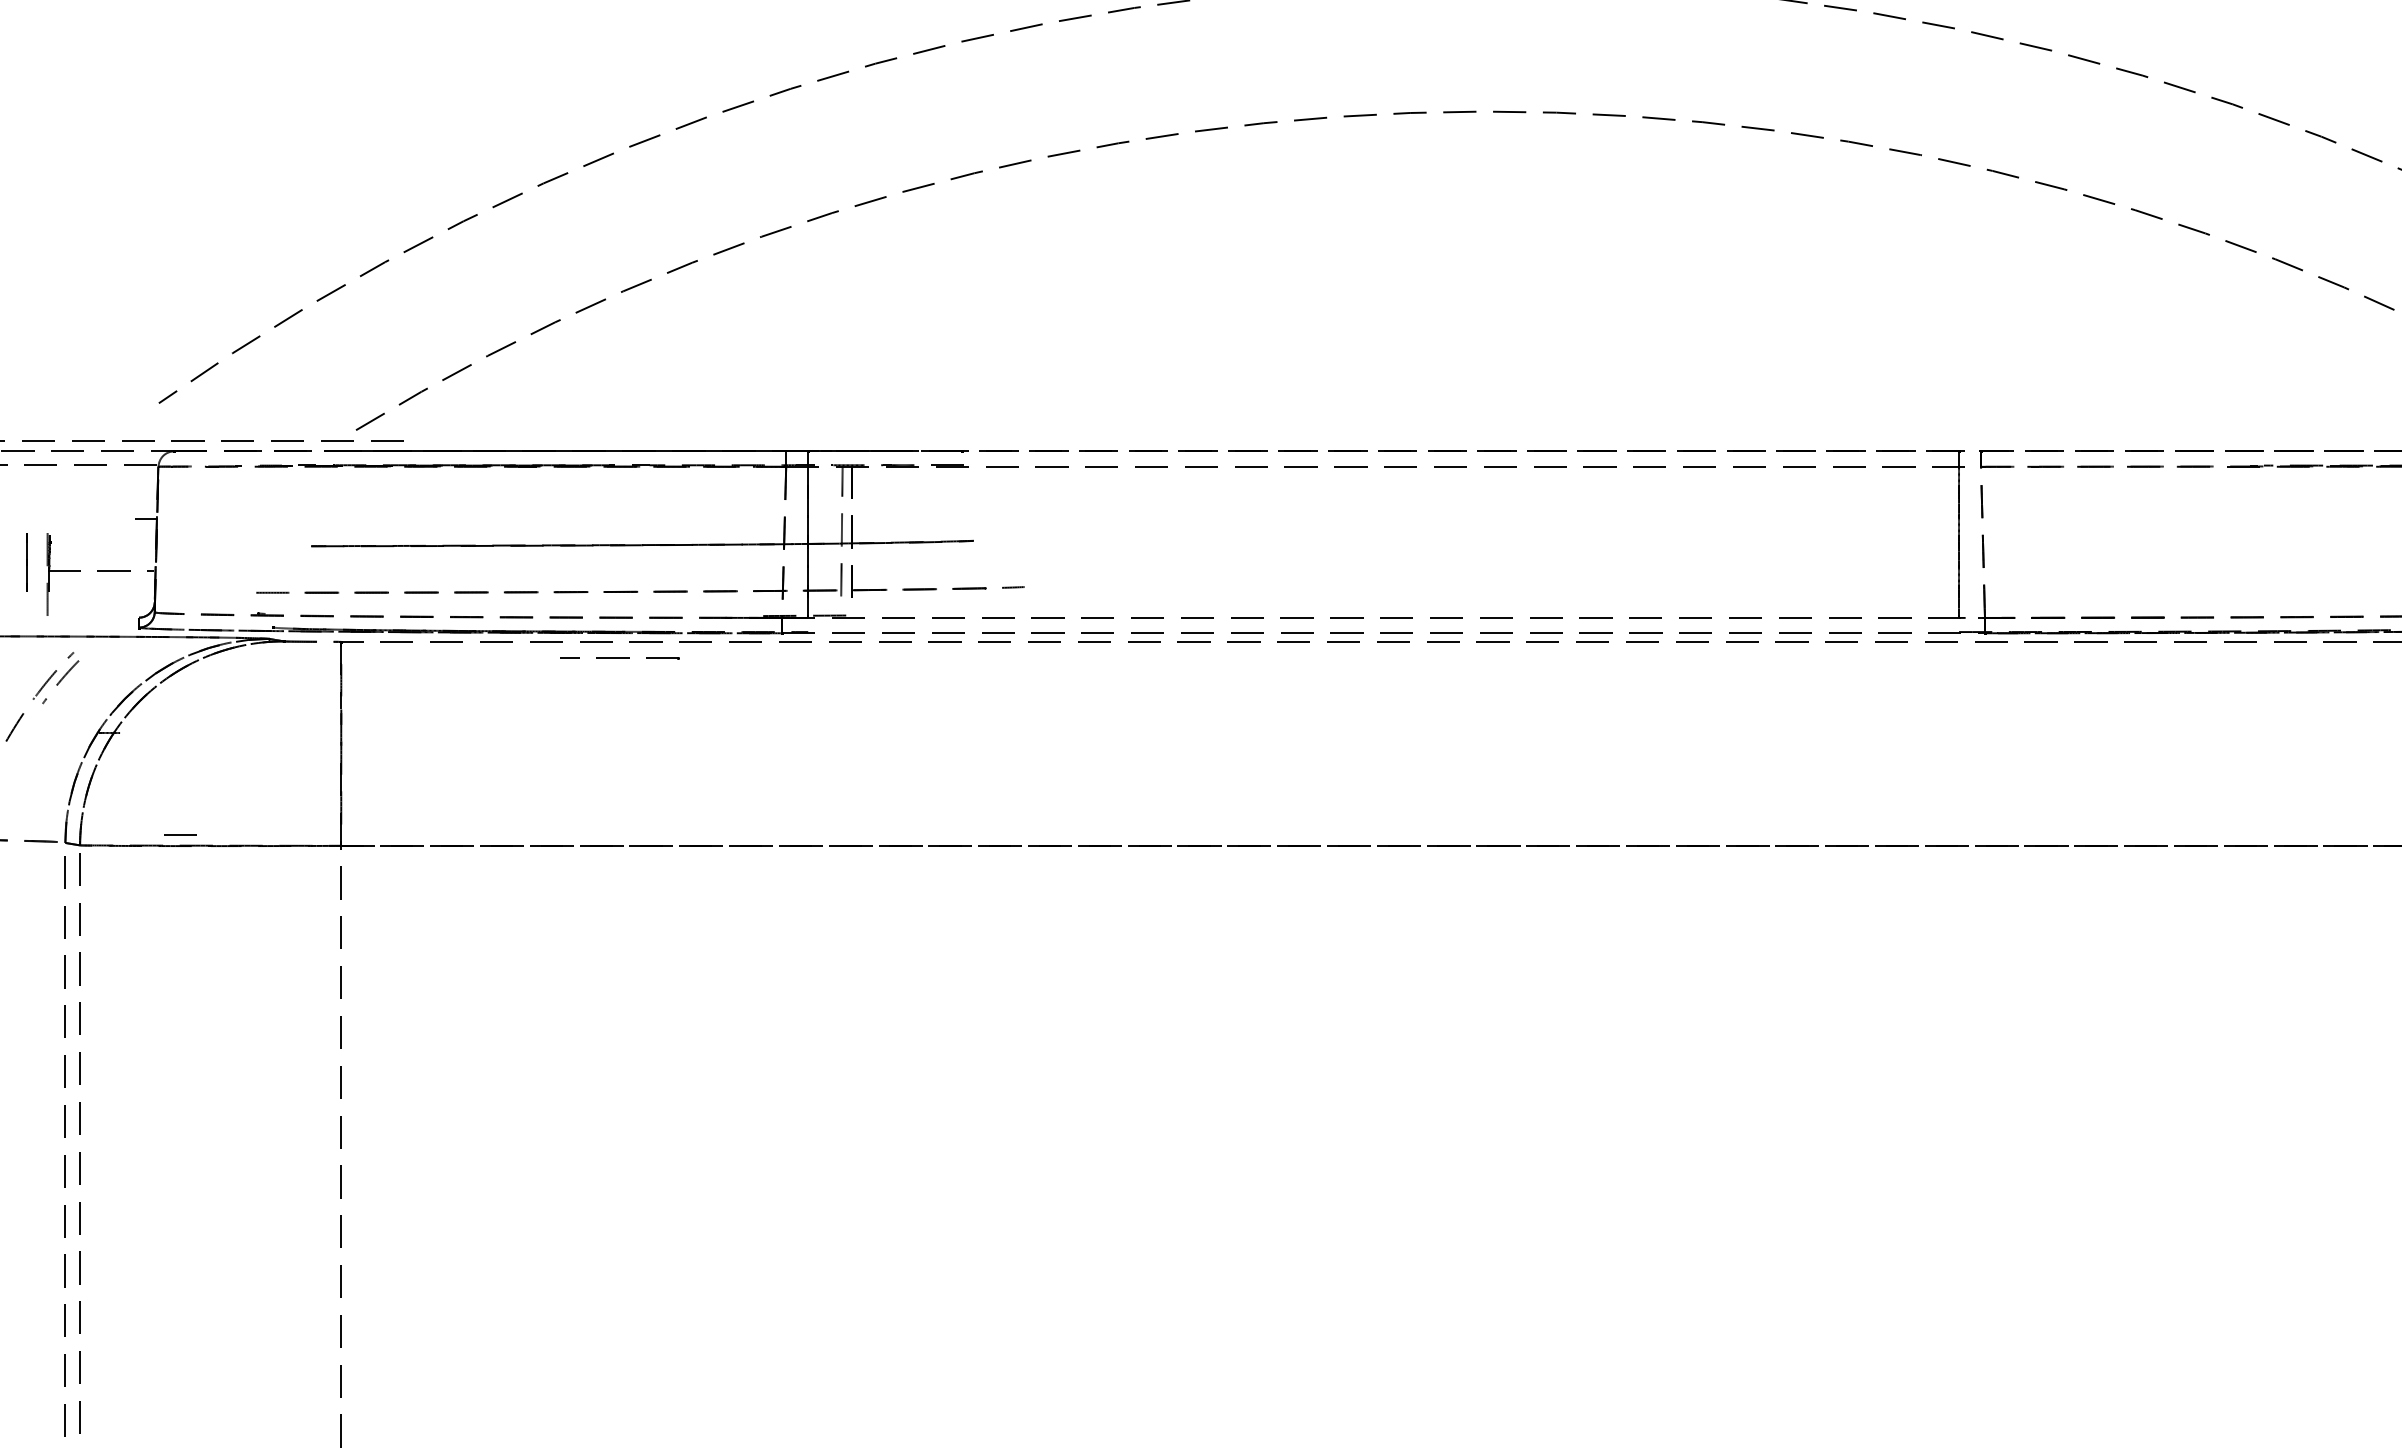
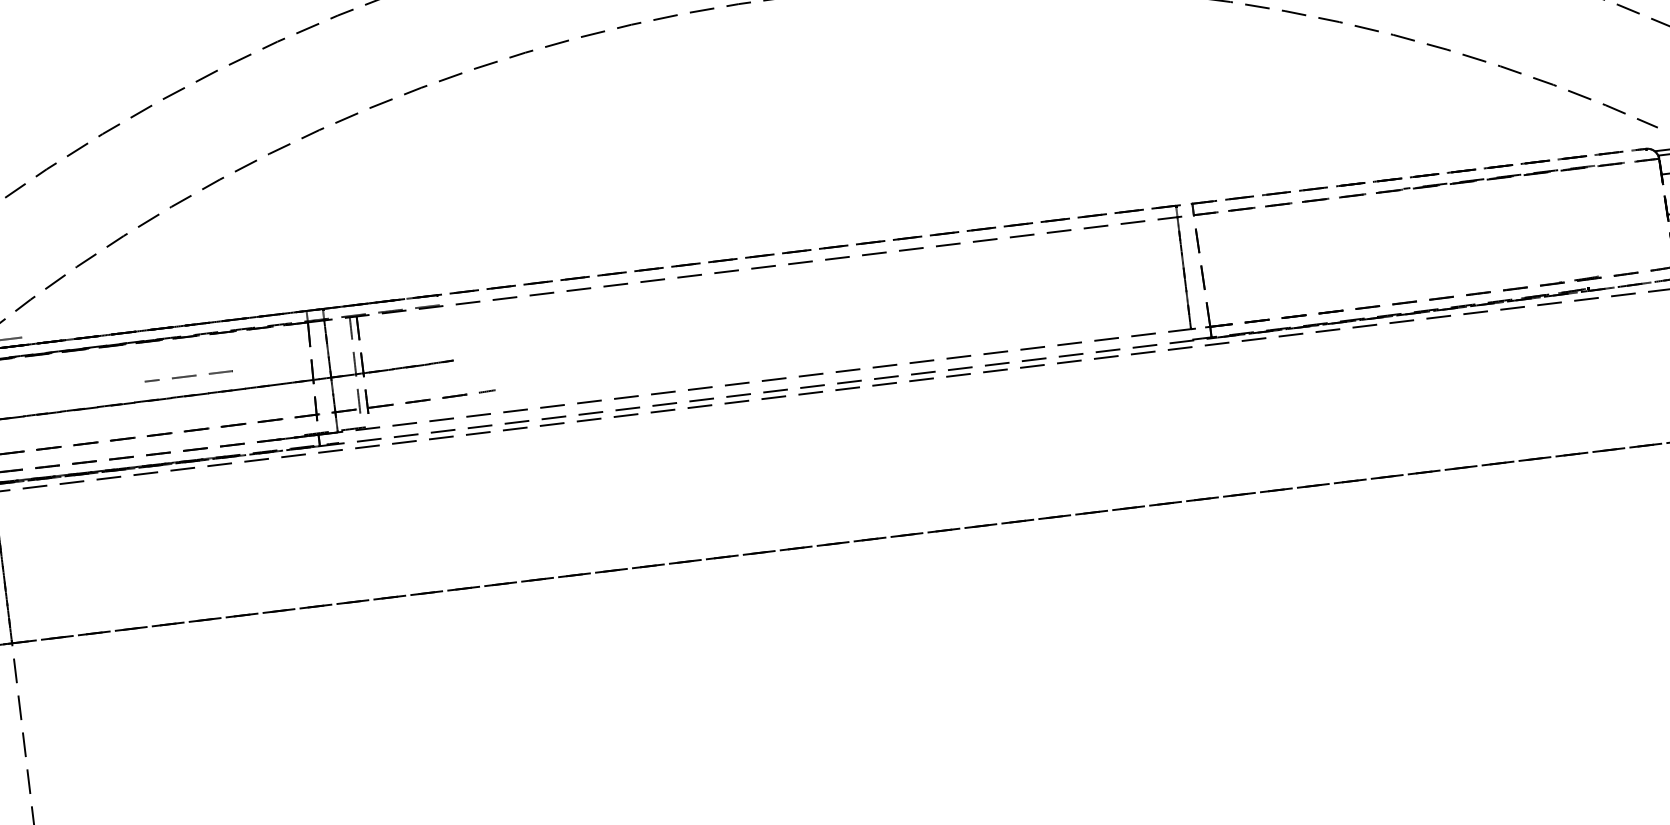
curve: (619, 658) -> (189, 376), moved

